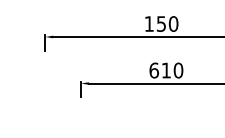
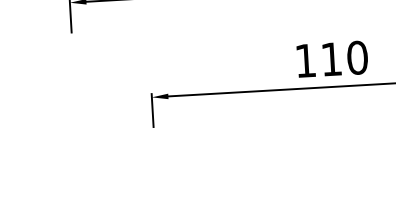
text: (153, 70) -> (304, 60), 610 -> 110

